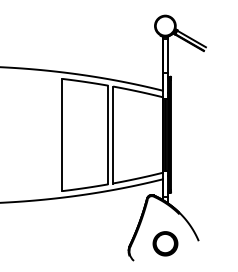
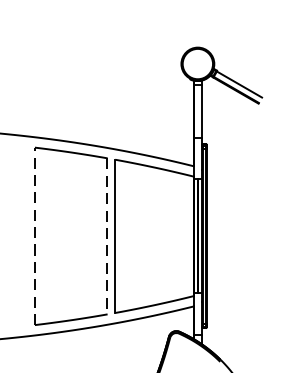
line: (62, 134) -> (35, 235), solid -> dashed
line: (108, 135) -> (107, 237), solid -> dashed

